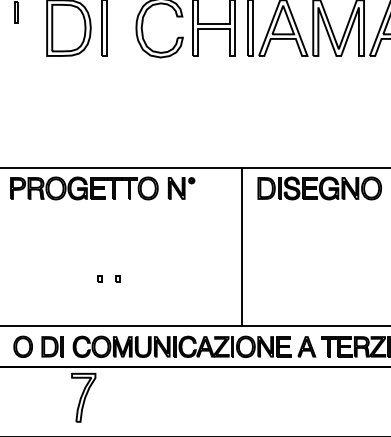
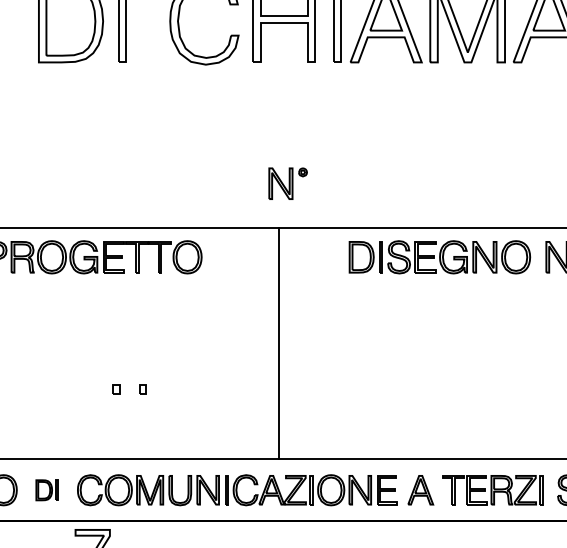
part: (181, 188) -> (287, 183), moved
line: (242, 246) -> (279, 342), moved
part: (52, 346) -> (46, 489), size x0.7

